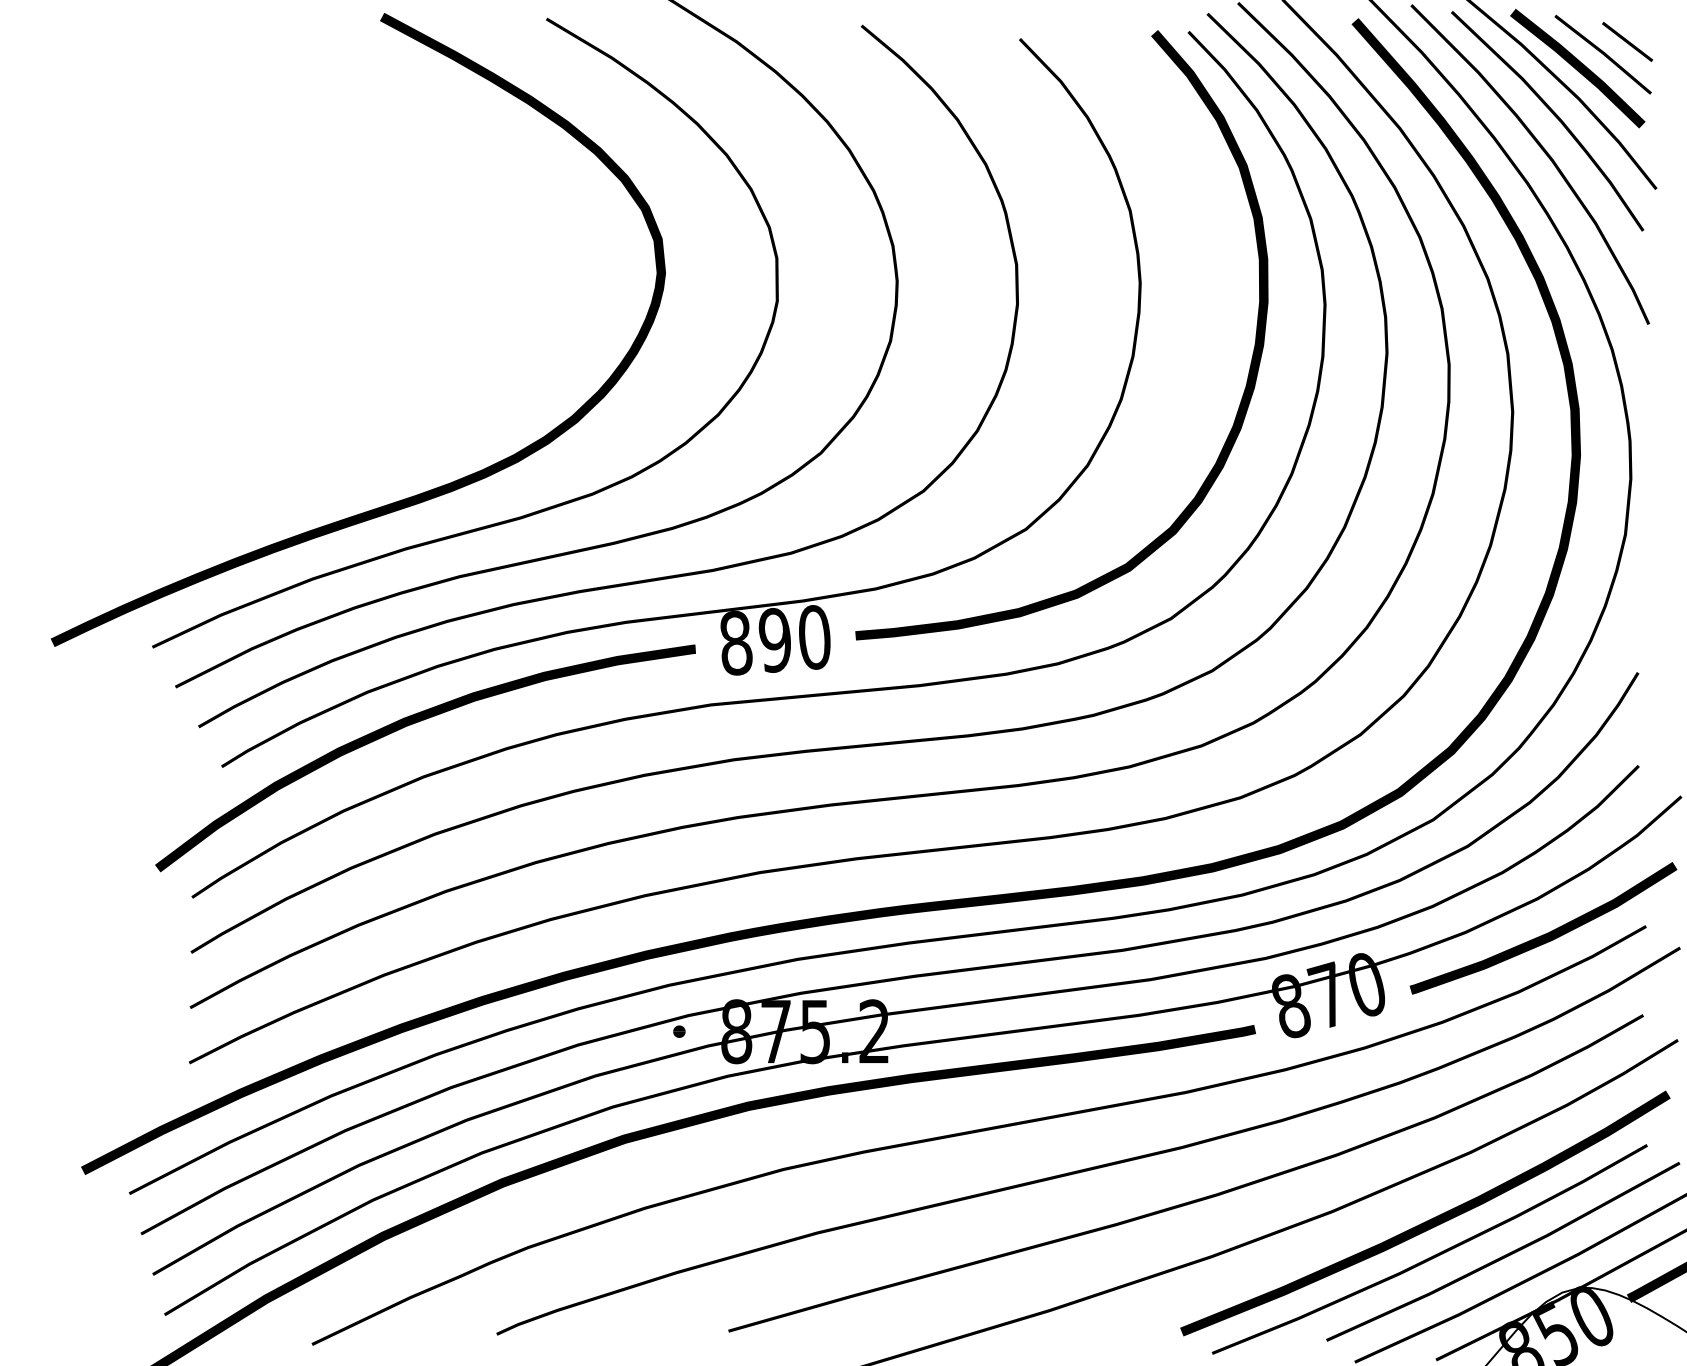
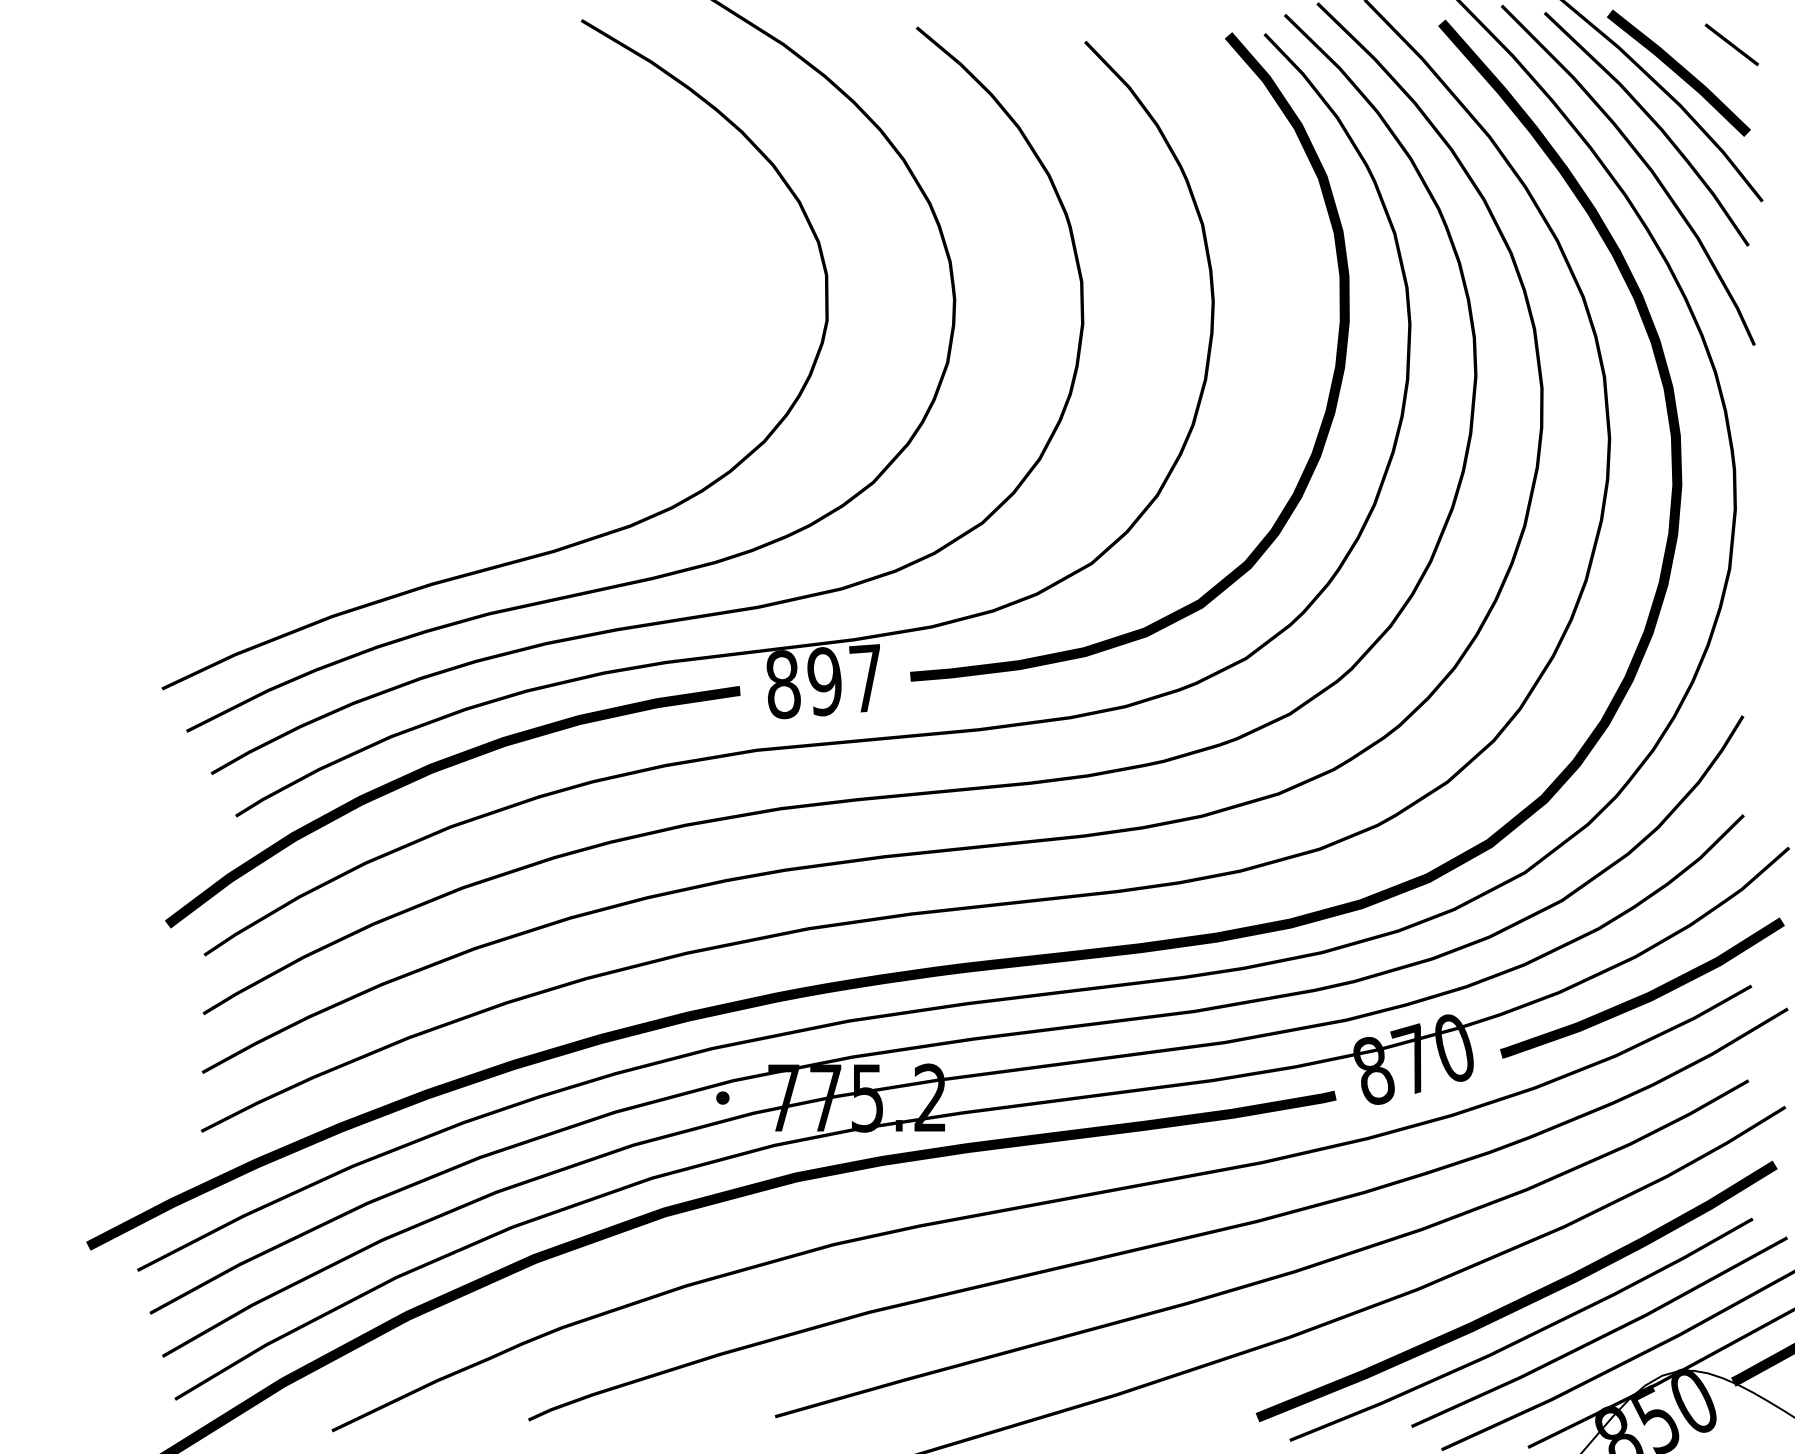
line: (1602, 54) -> (1705, 58), removed
curve: (413, 495) -> (439, 527), removed
text: (814, 637) -> (866, 678), 890 -> 897
text: (736, 1031) -> (783, 1097), 875.2 -> 775.2

